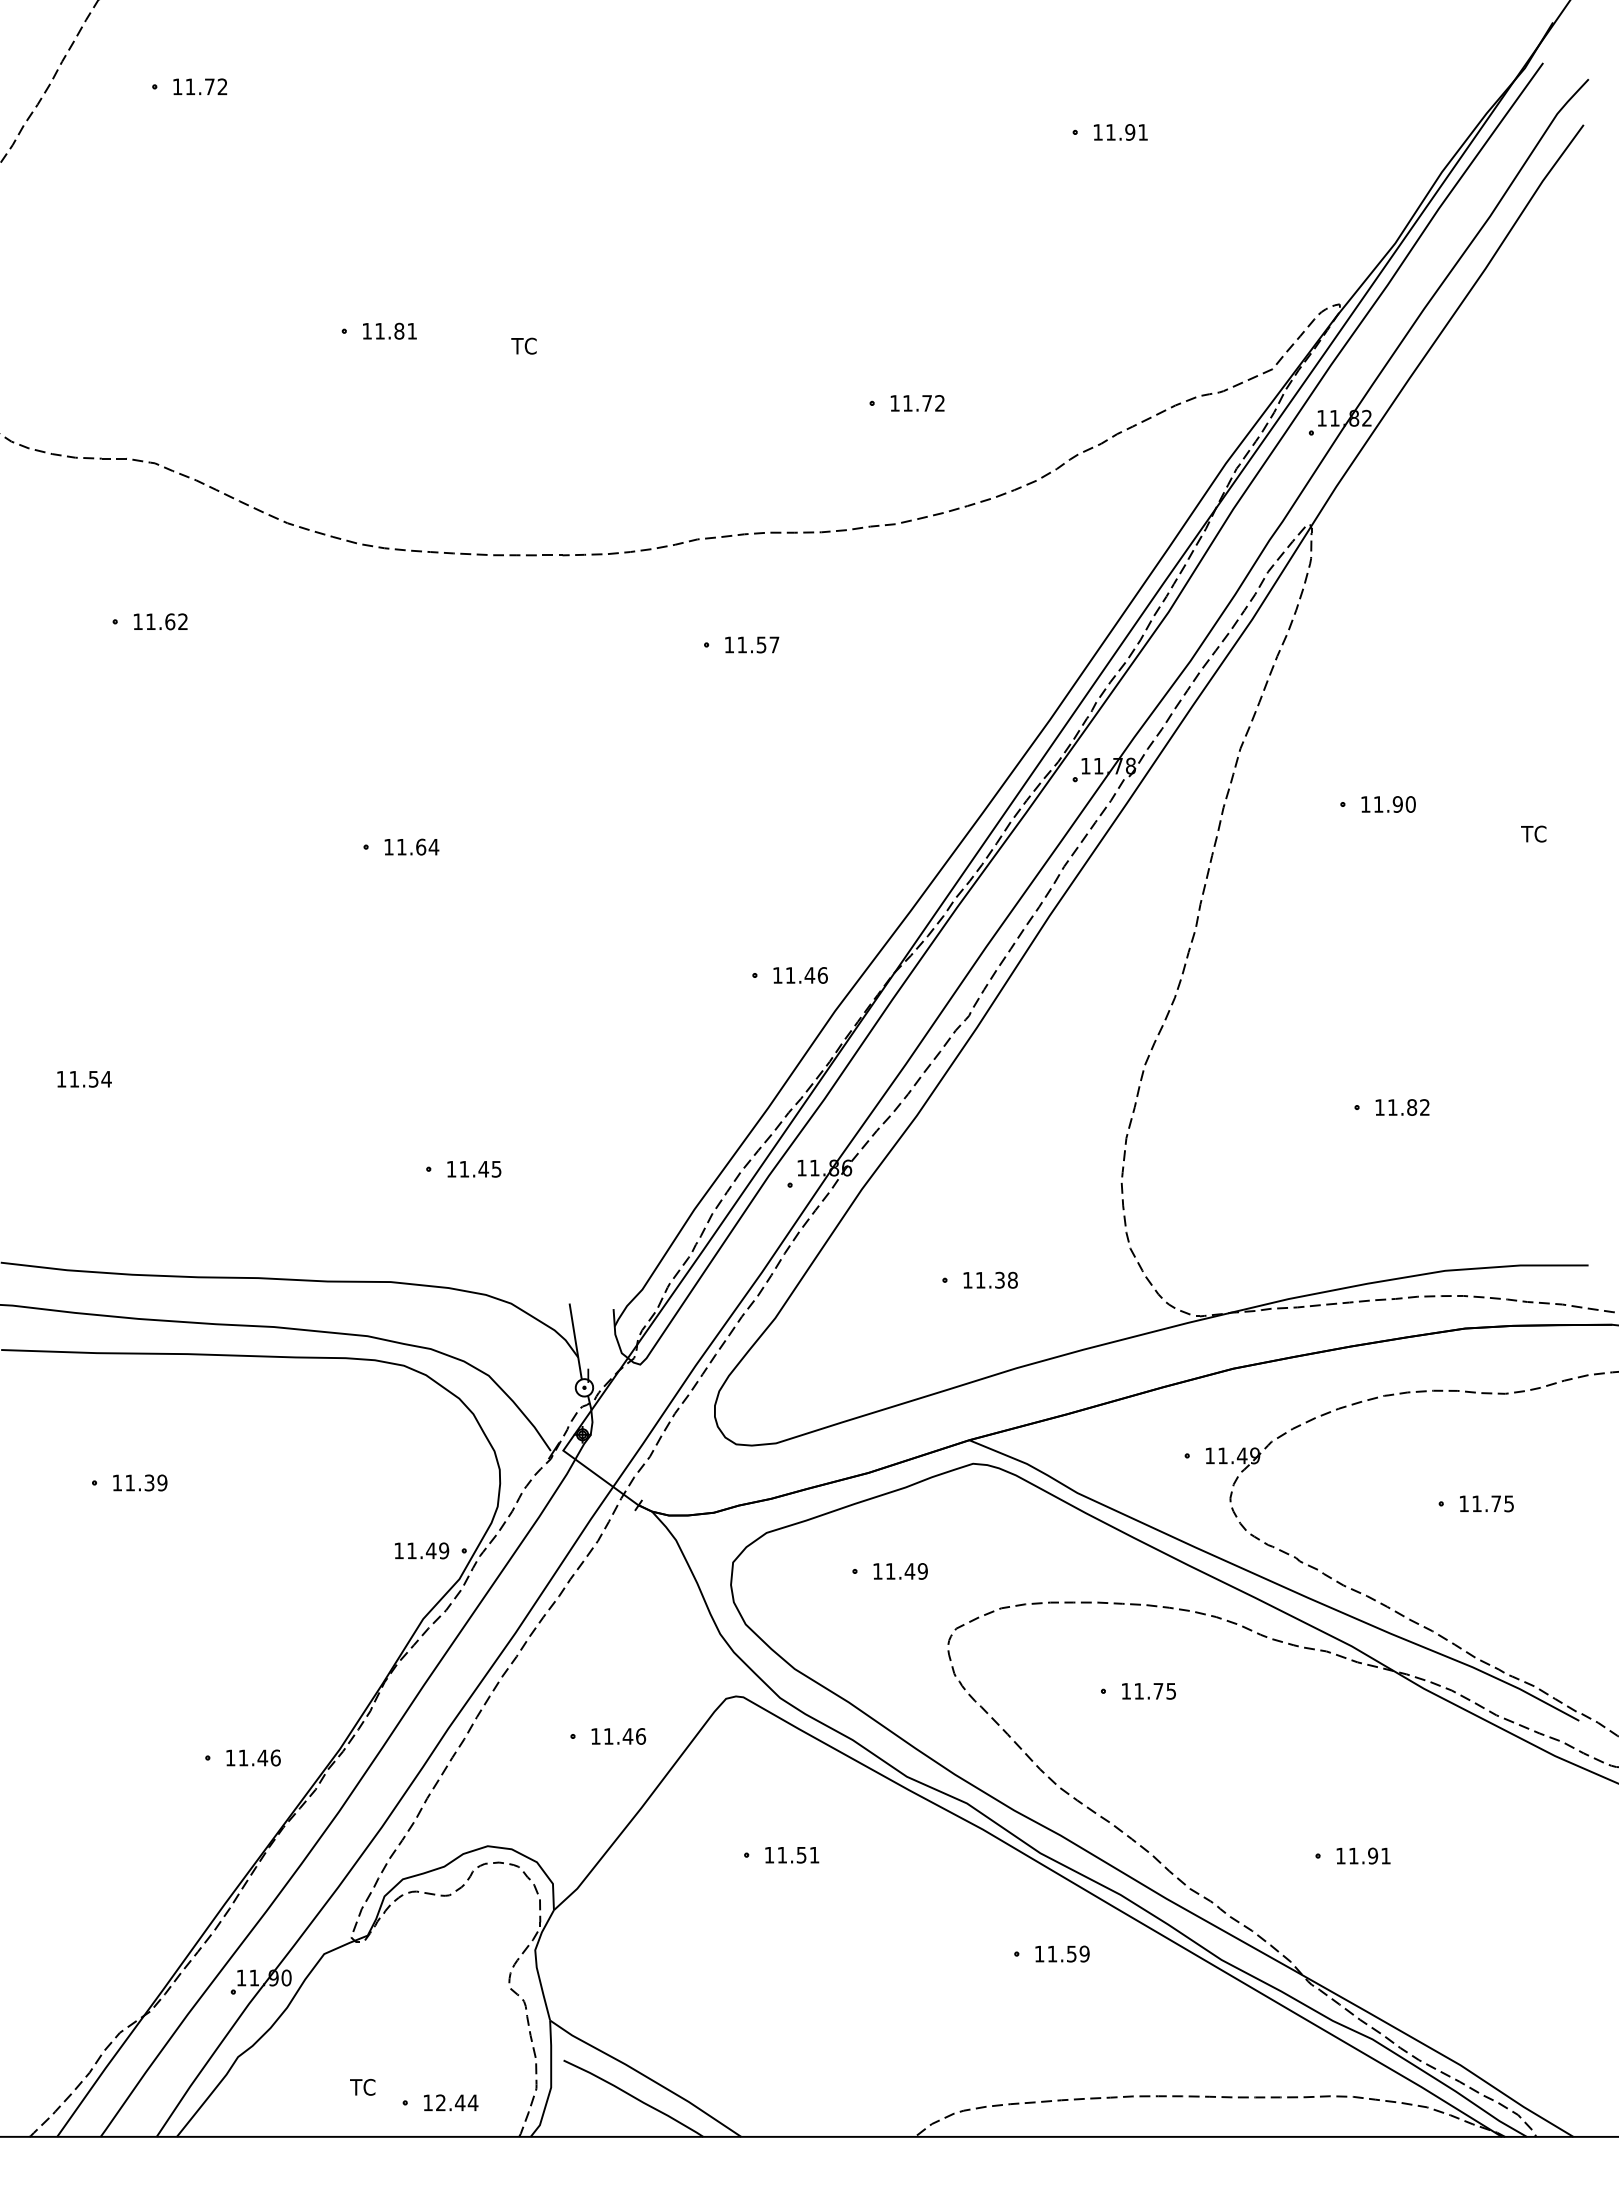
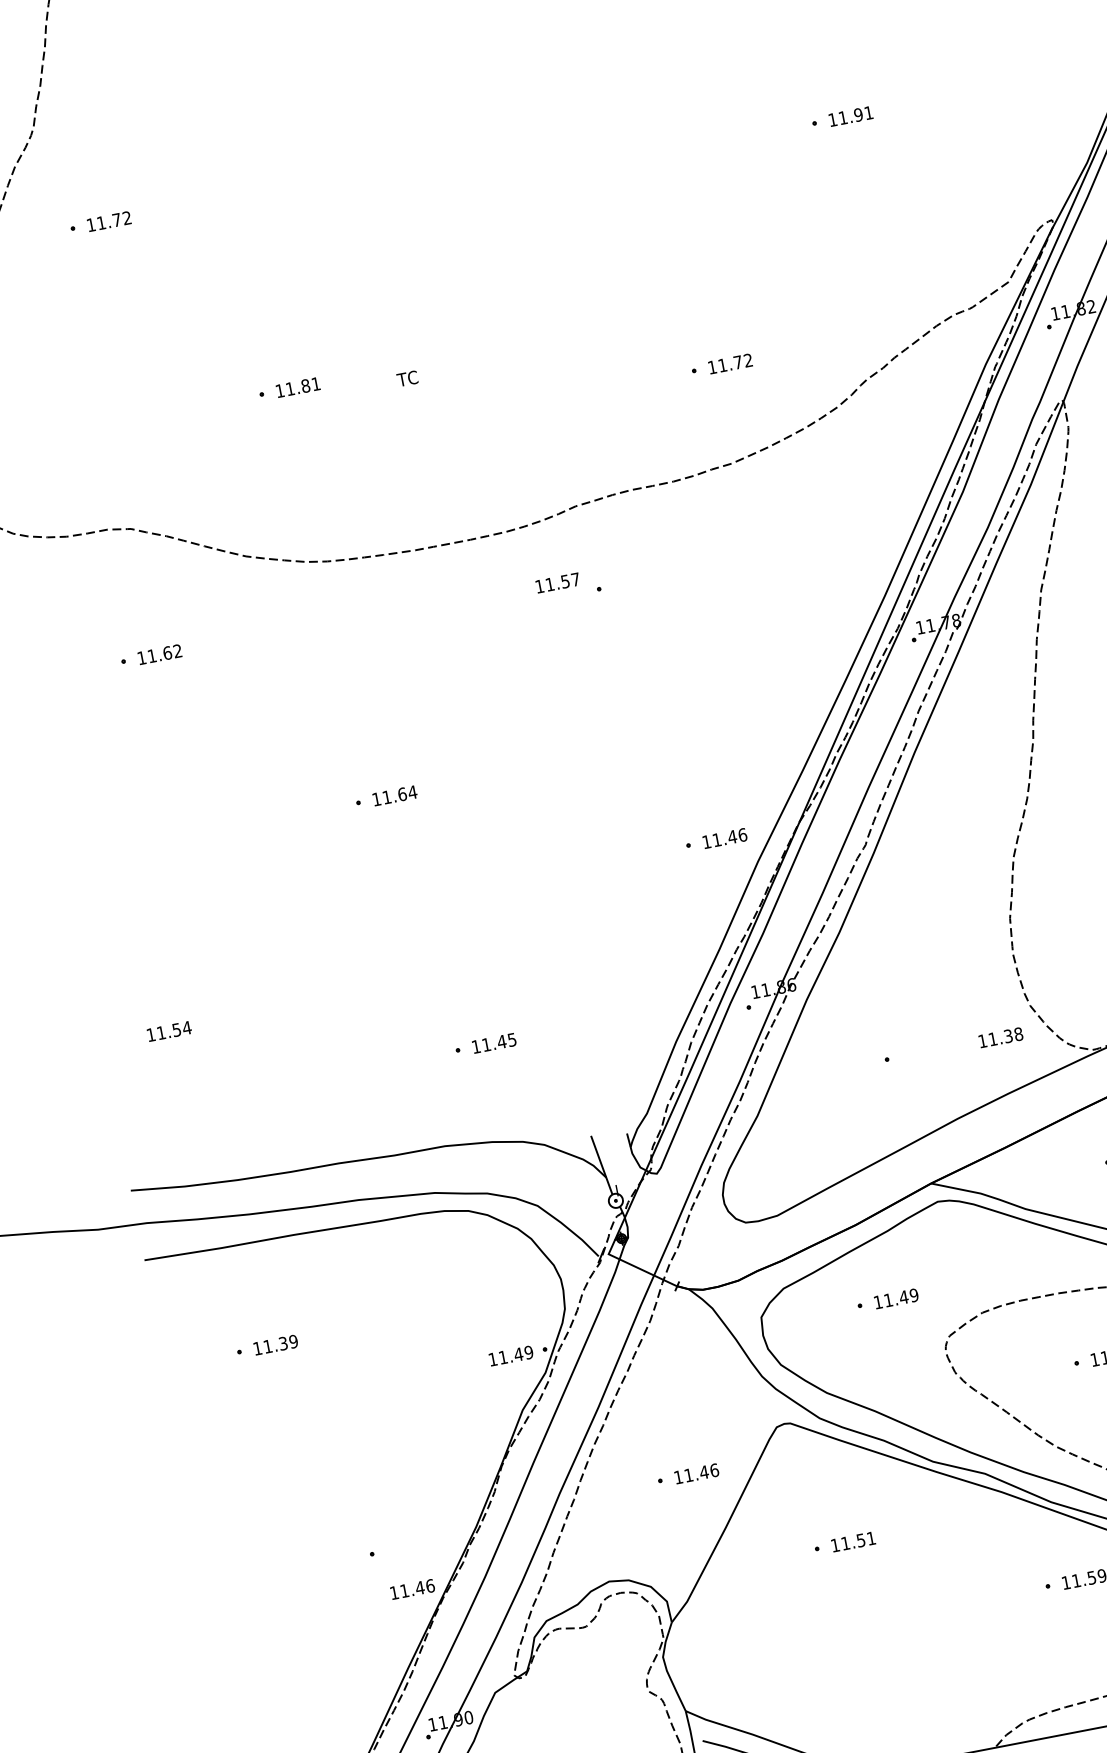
text: (752, 644) -> (558, 582), moved
text: (990, 1279) -> (1000, 1037), moved
text: (253, 1757) -> (412, 1589), moved

